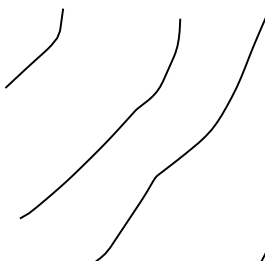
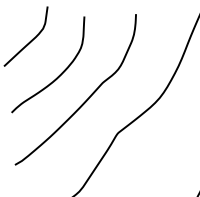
curve: (78, 98) -> (59, 74), added

